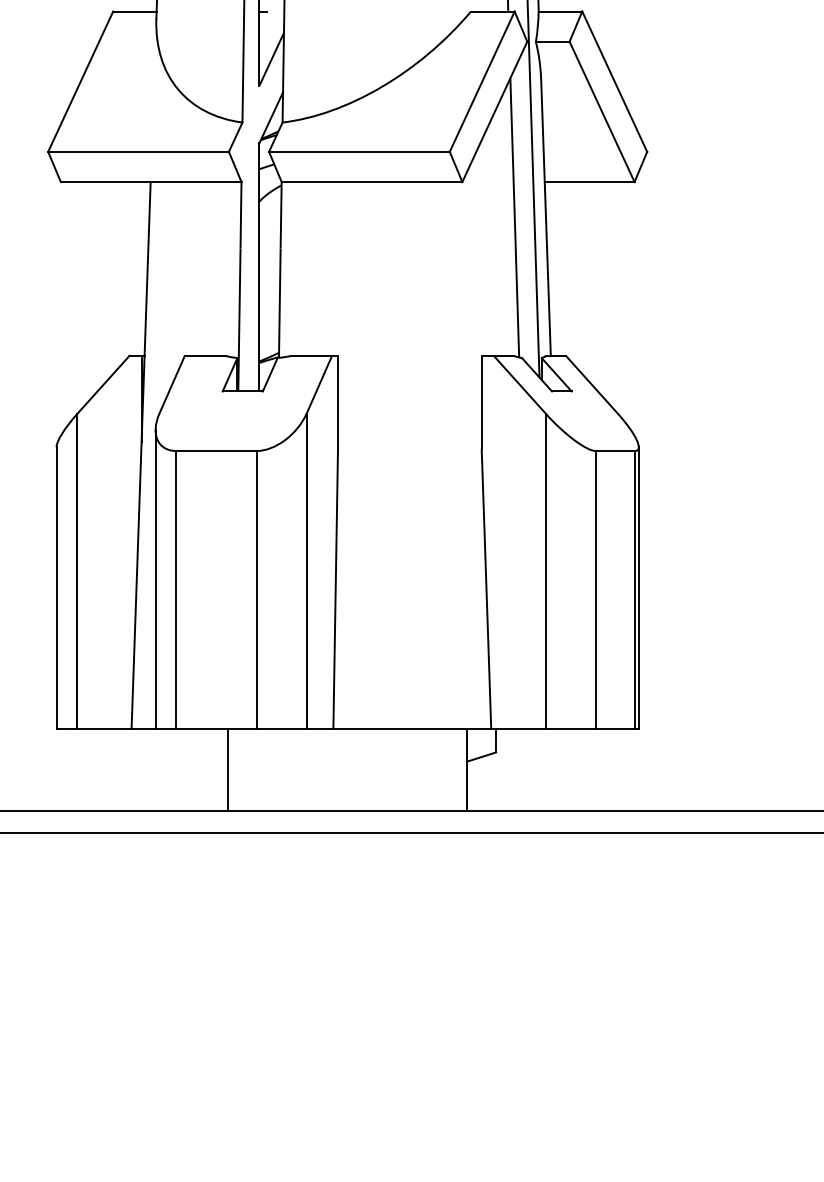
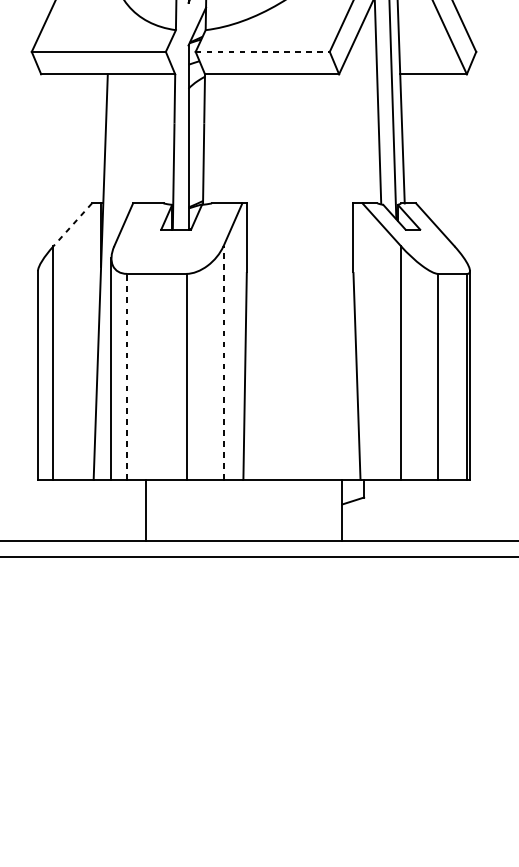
line: (359, 151) -> (262, 51), solid -> dashed
line: (103, 384) -> (72, 224), solid -> dashed
line: (306, 570) -> (223, 362), solid -> dashed
line: (176, 589) -> (126, 376), solid -> dashed
line: (228, 769) -> (146, 510), moved

